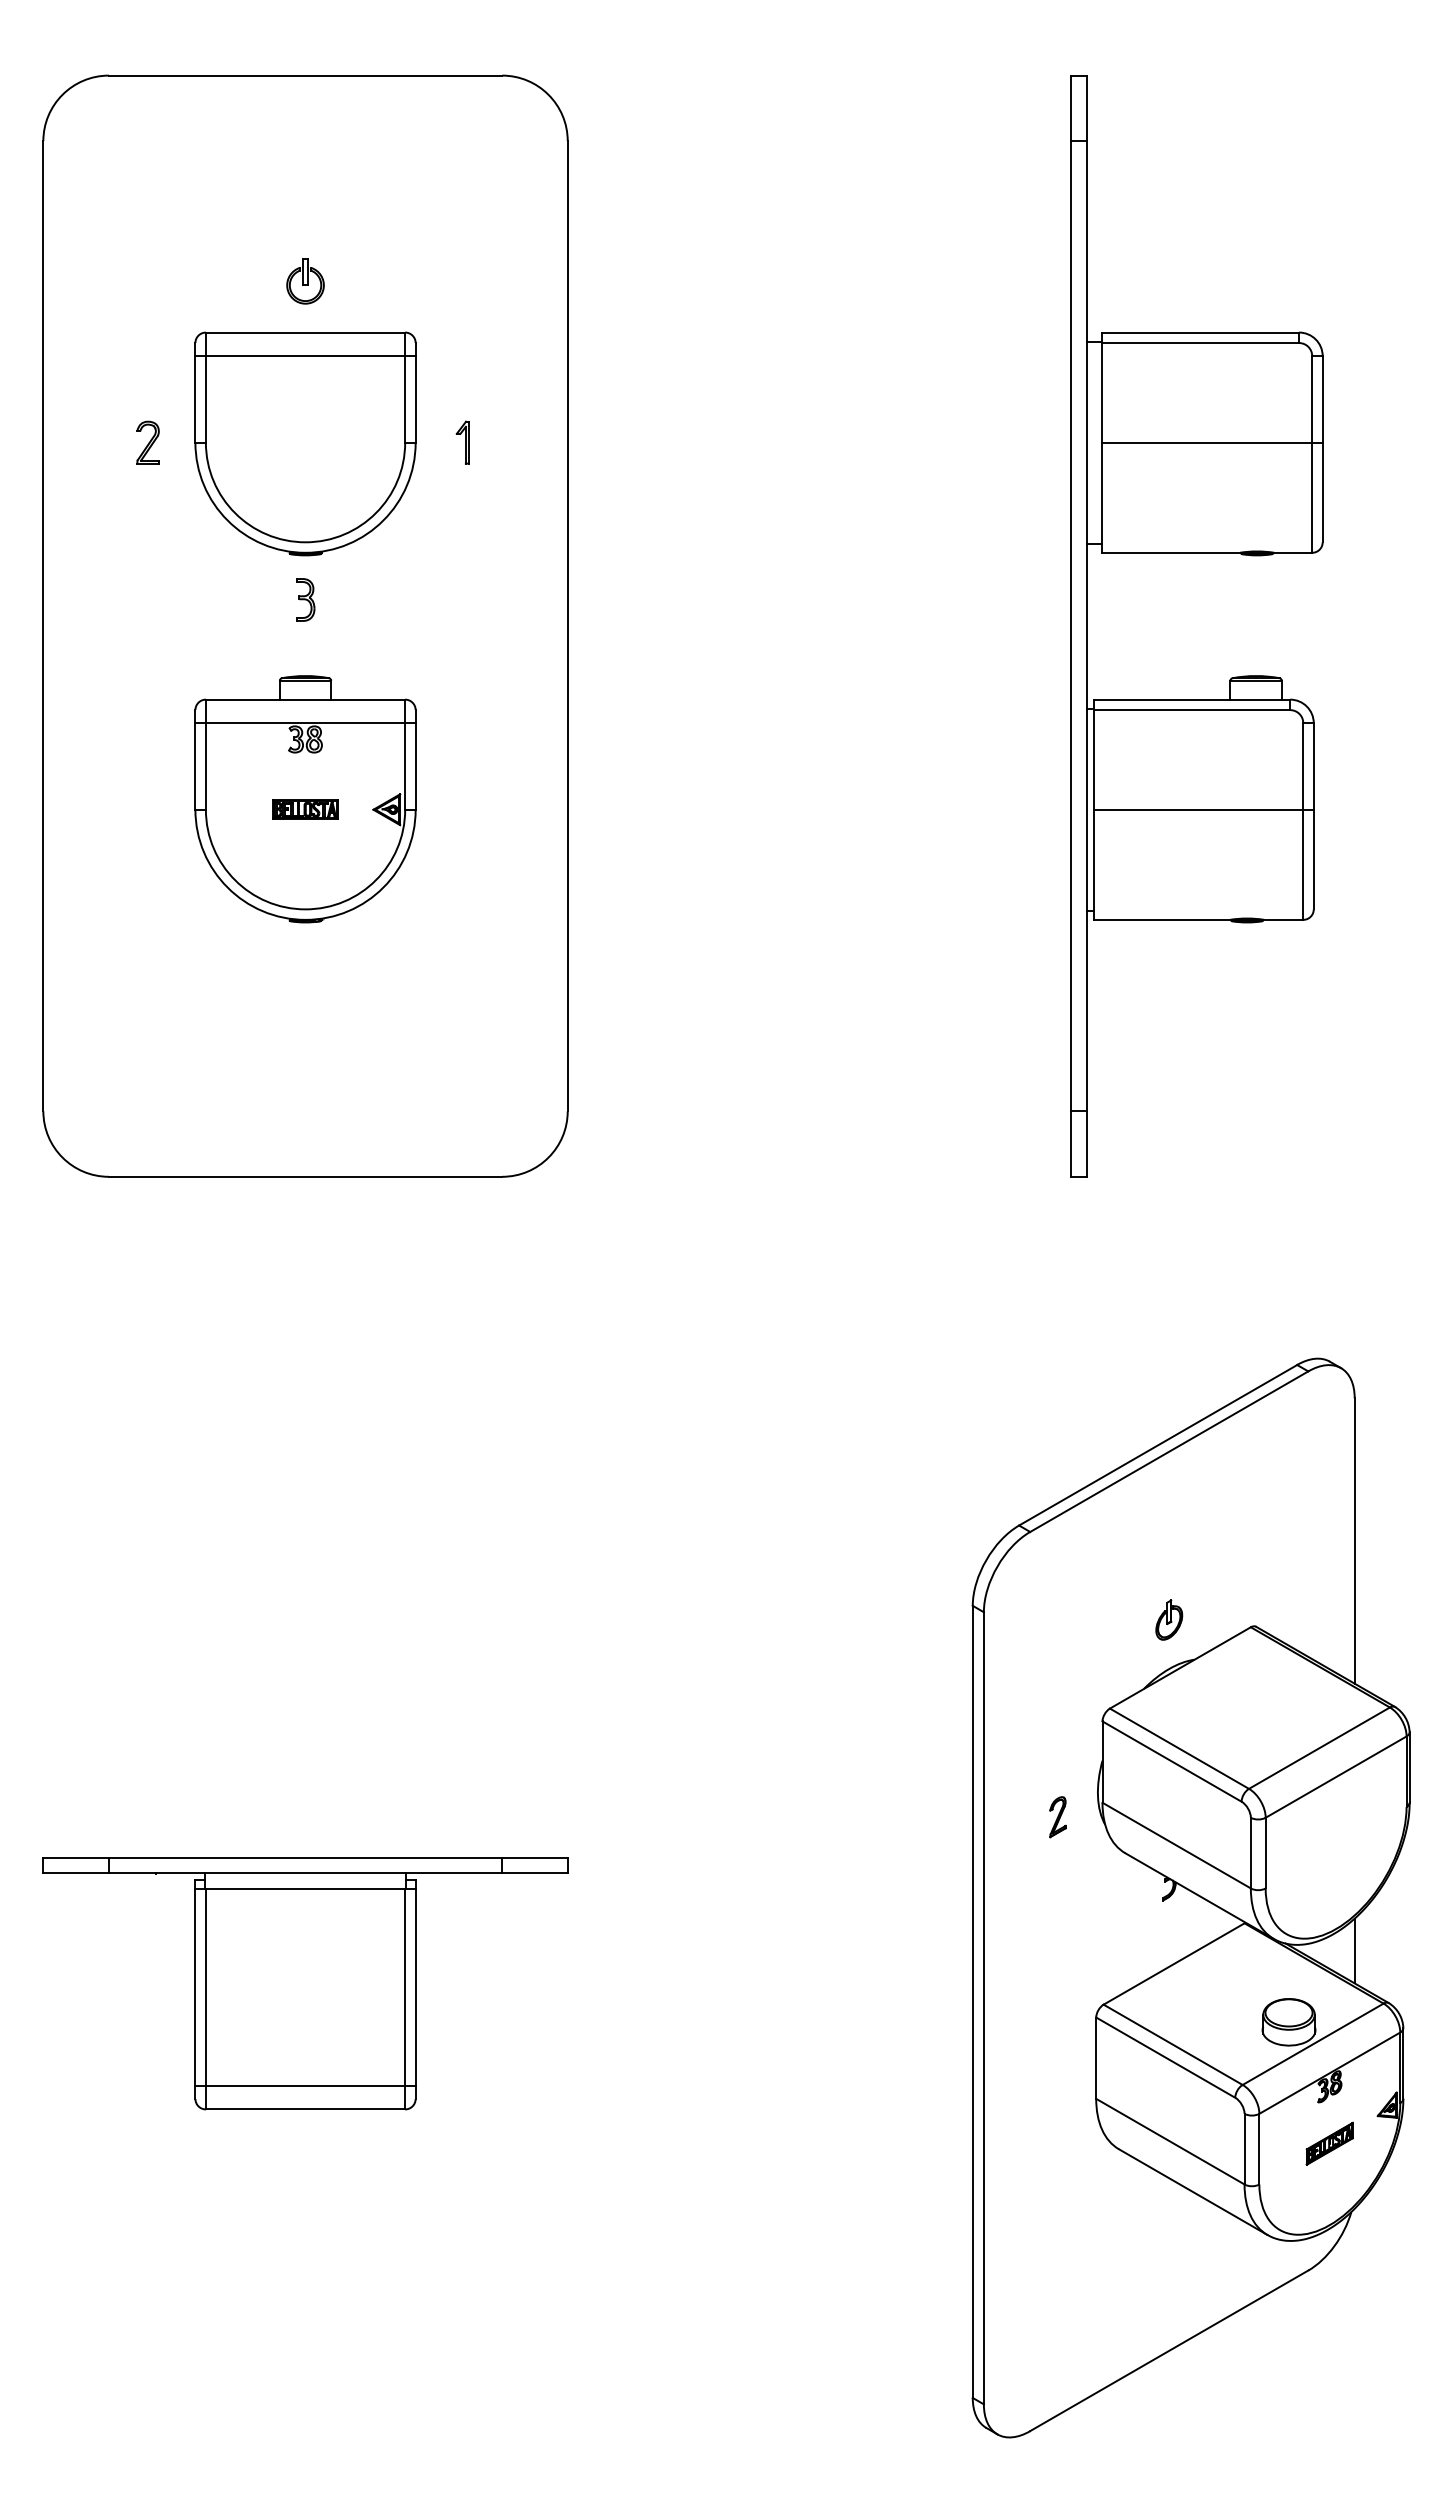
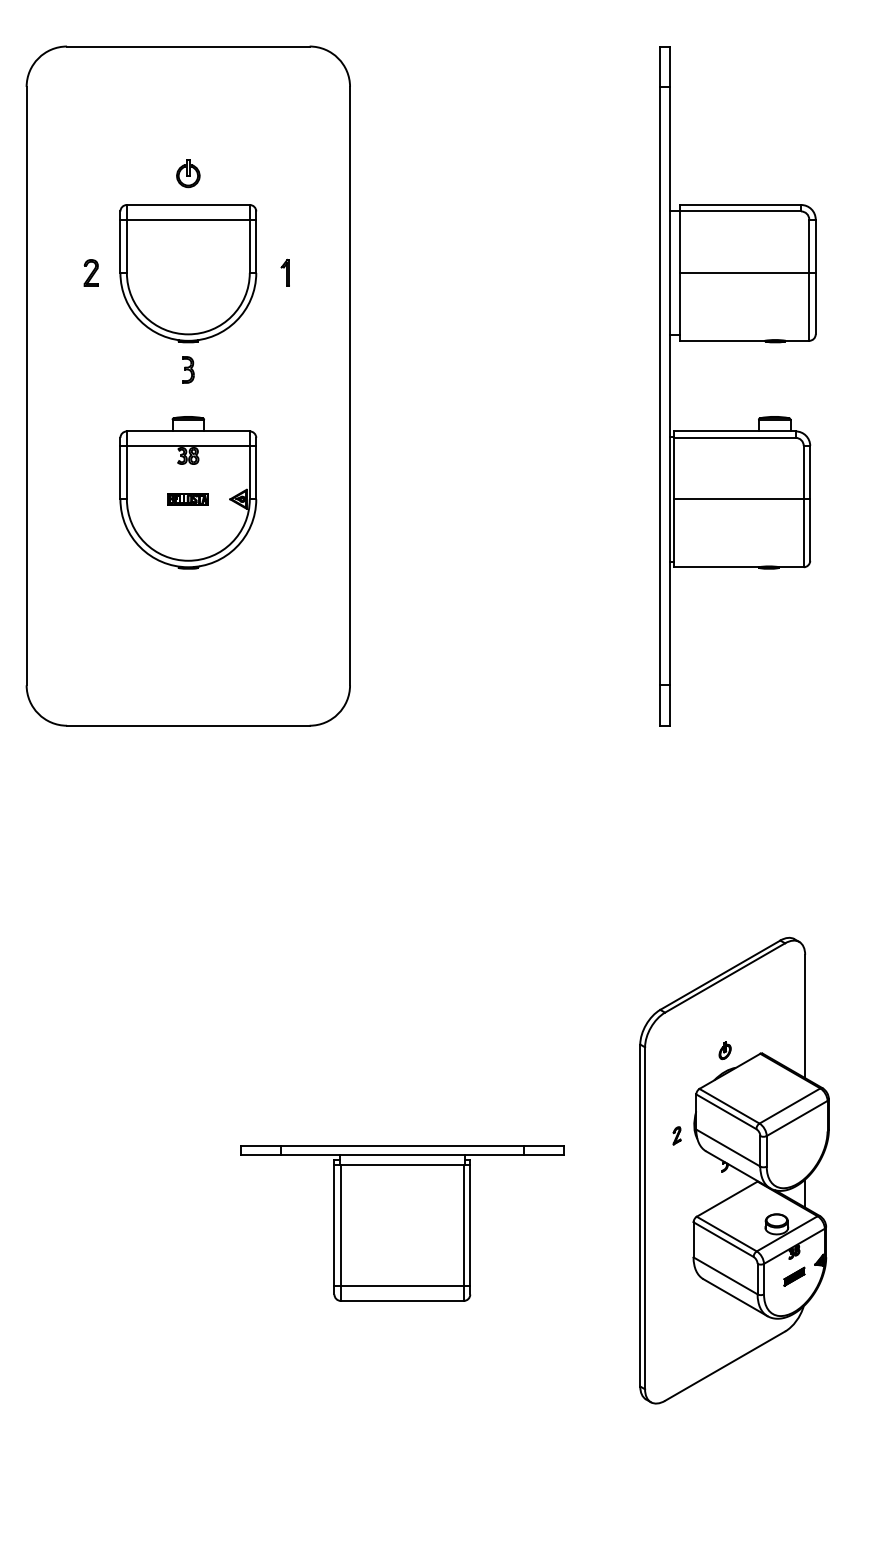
part: (1191, 1897) -> (734, 1170), size x0.7
part: (305, 1983) -> (402, 1223), moved

